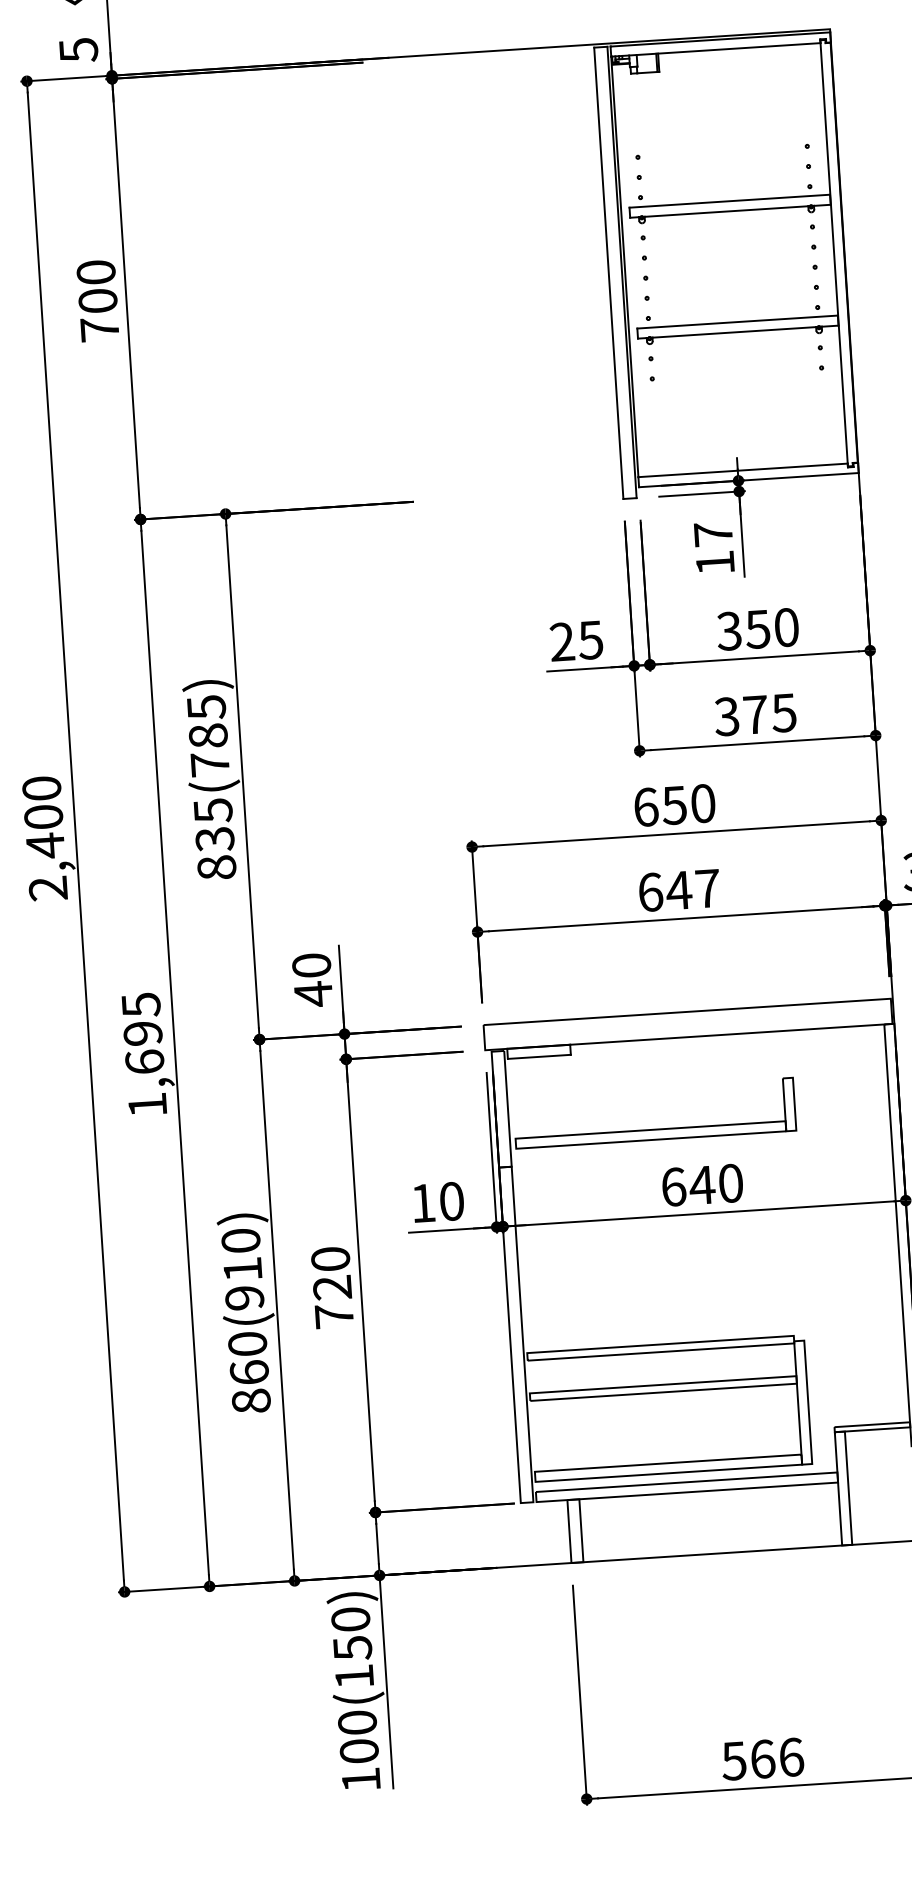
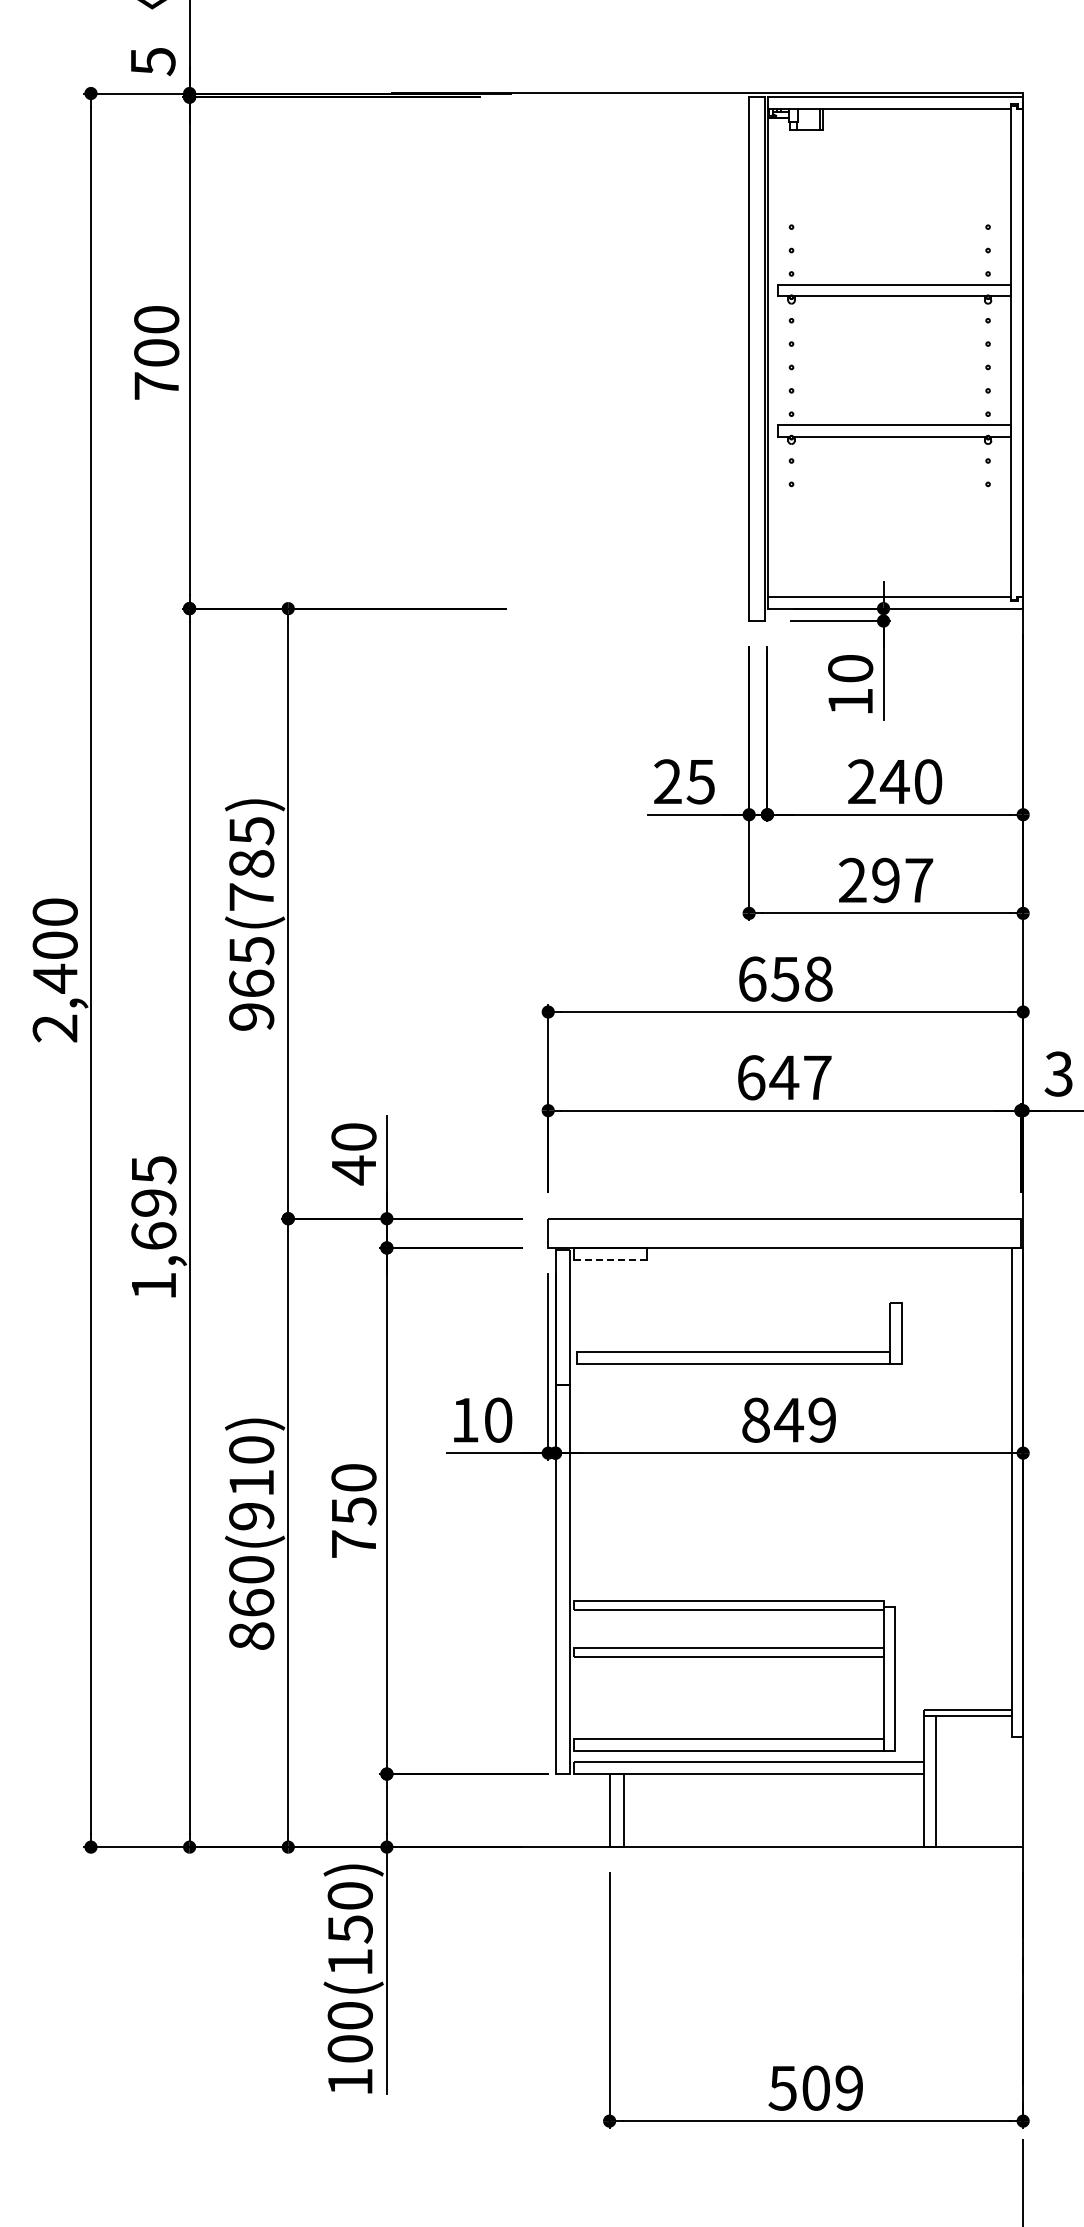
text: (713, 534) -> (850, 668), 17 -> 10
text: (743, 630) -> (878, 781), 350 -> 240
text: (755, 714) -> (885, 880), 375 -> 297
text: (703, 803) -> (818, 978), 650 -> 658
text: (215, 852) -> (251, 999), 835(785) -> 965(785)
line: (539, 1056) -> (610, 1259), solid -> dashed
text: (702, 1184) -> (789, 1419), 640 -> 849
text: (332, 1288) -> (353, 1511), 720 -> 750
text: (776, 1757) -> (832, 2087), 566 -> 509

